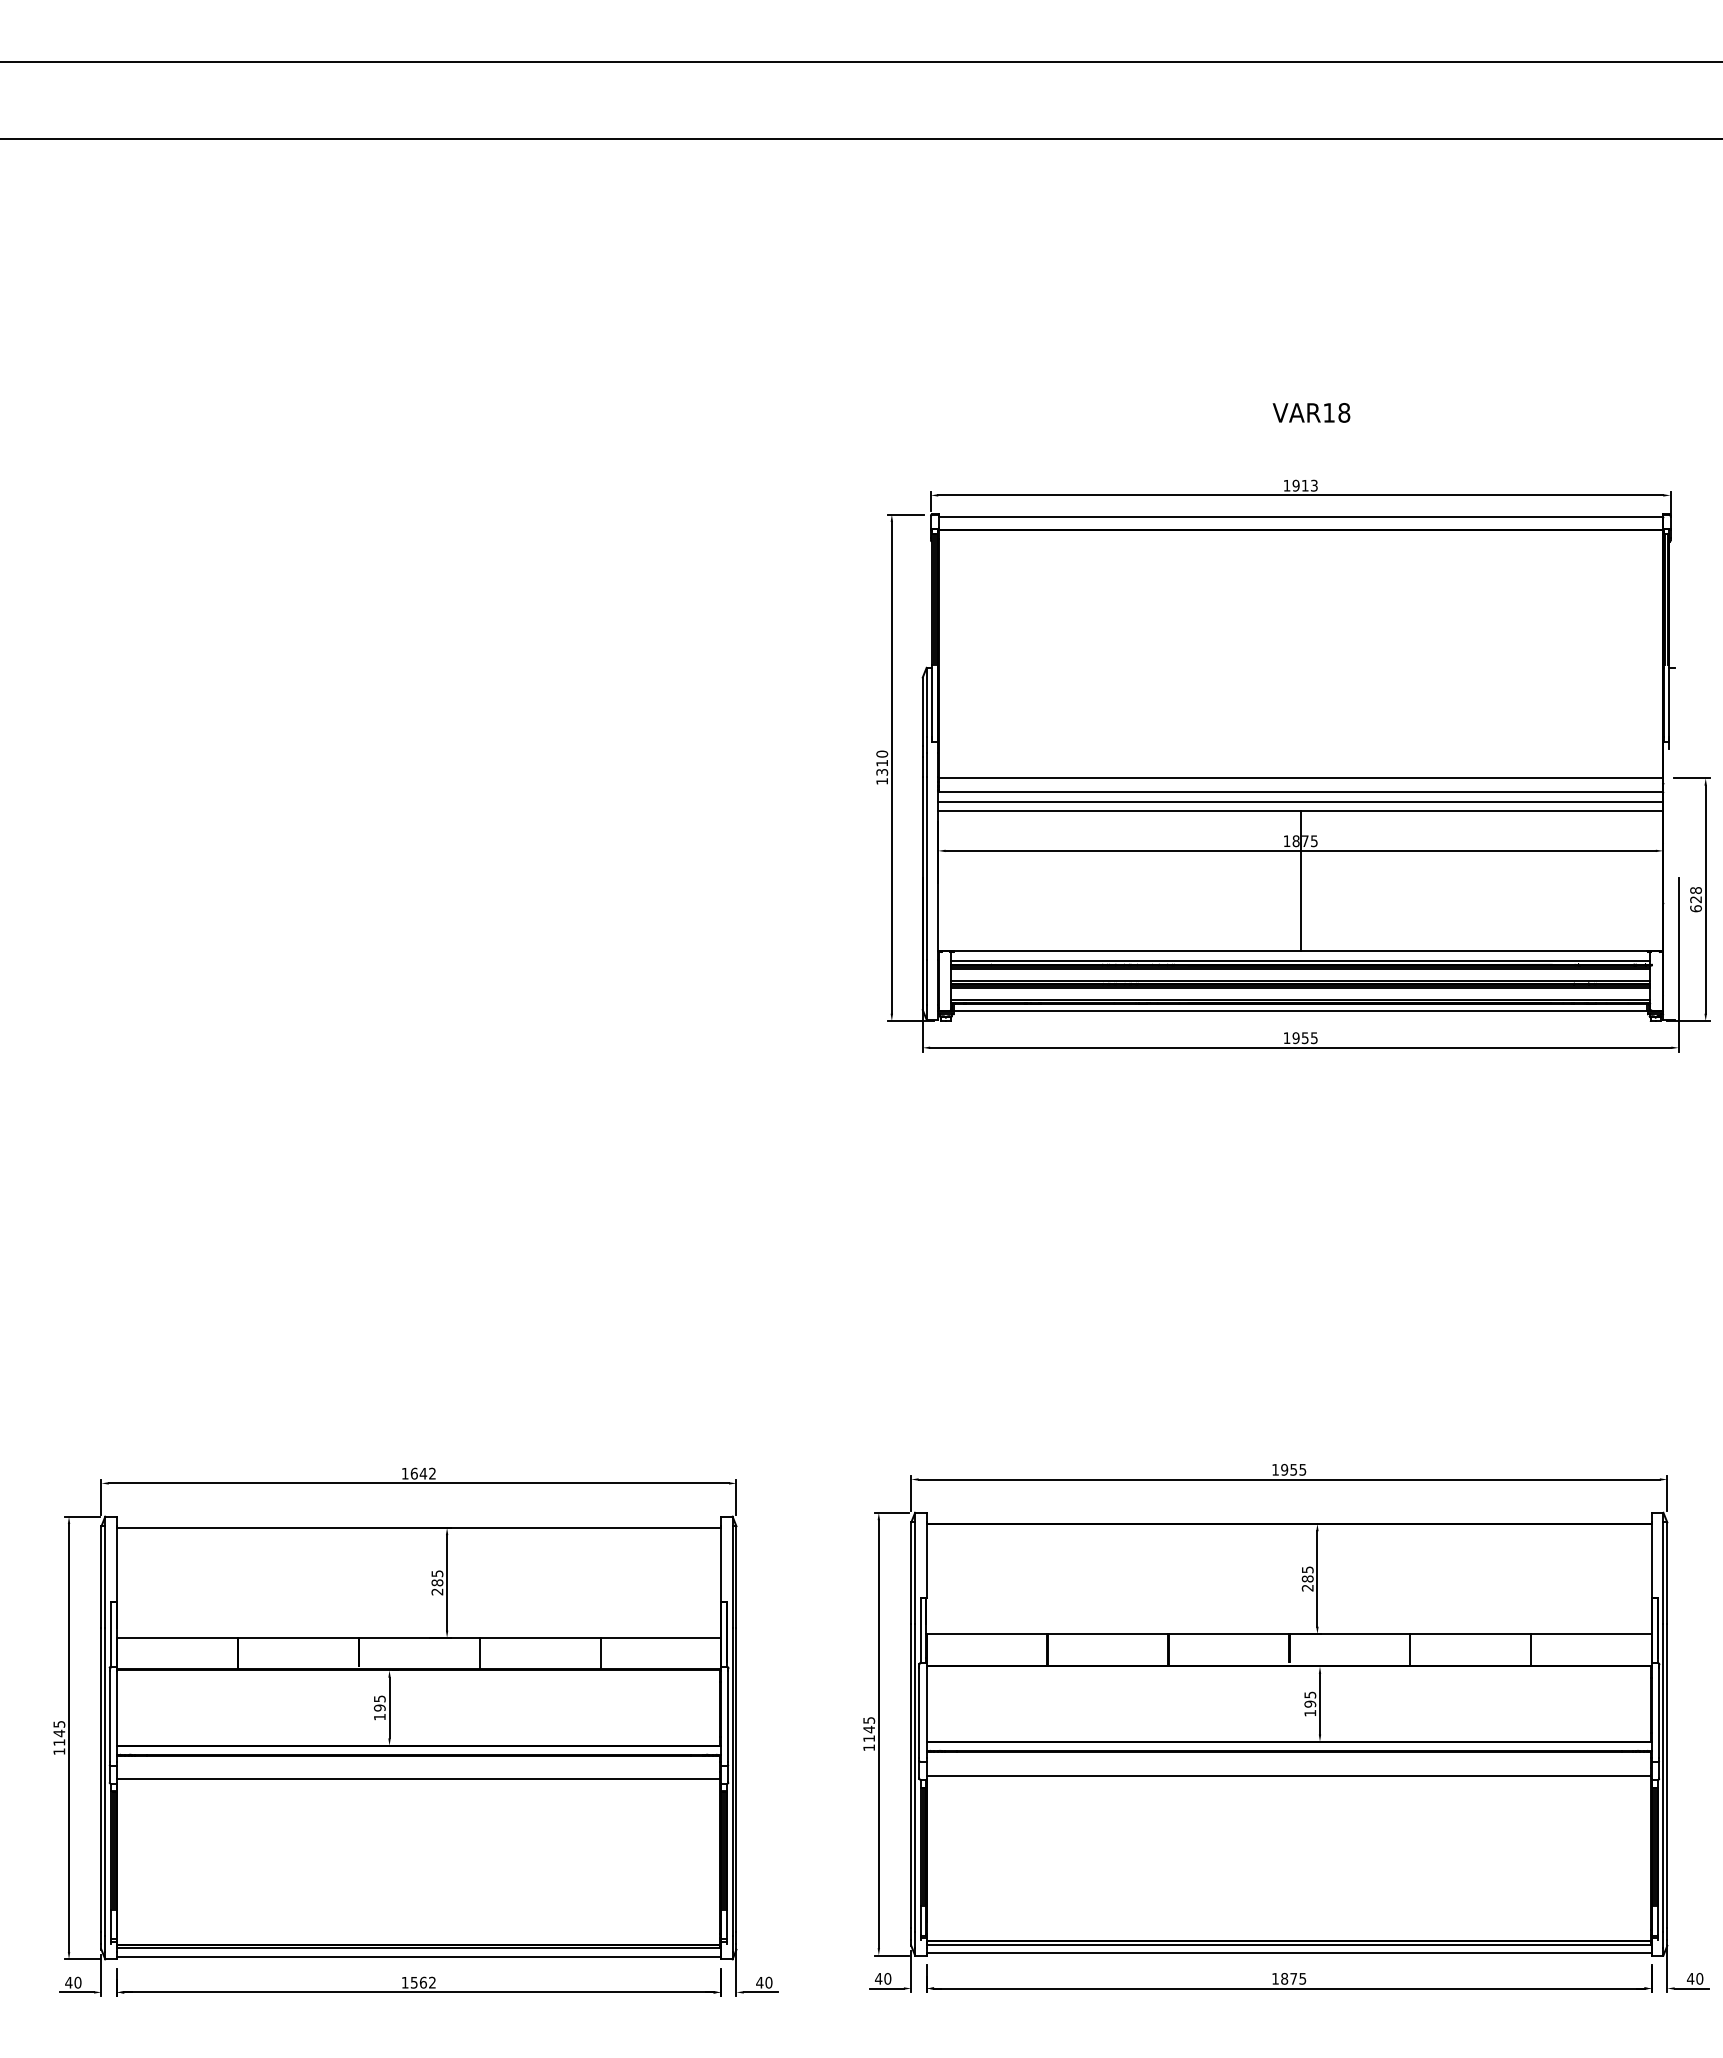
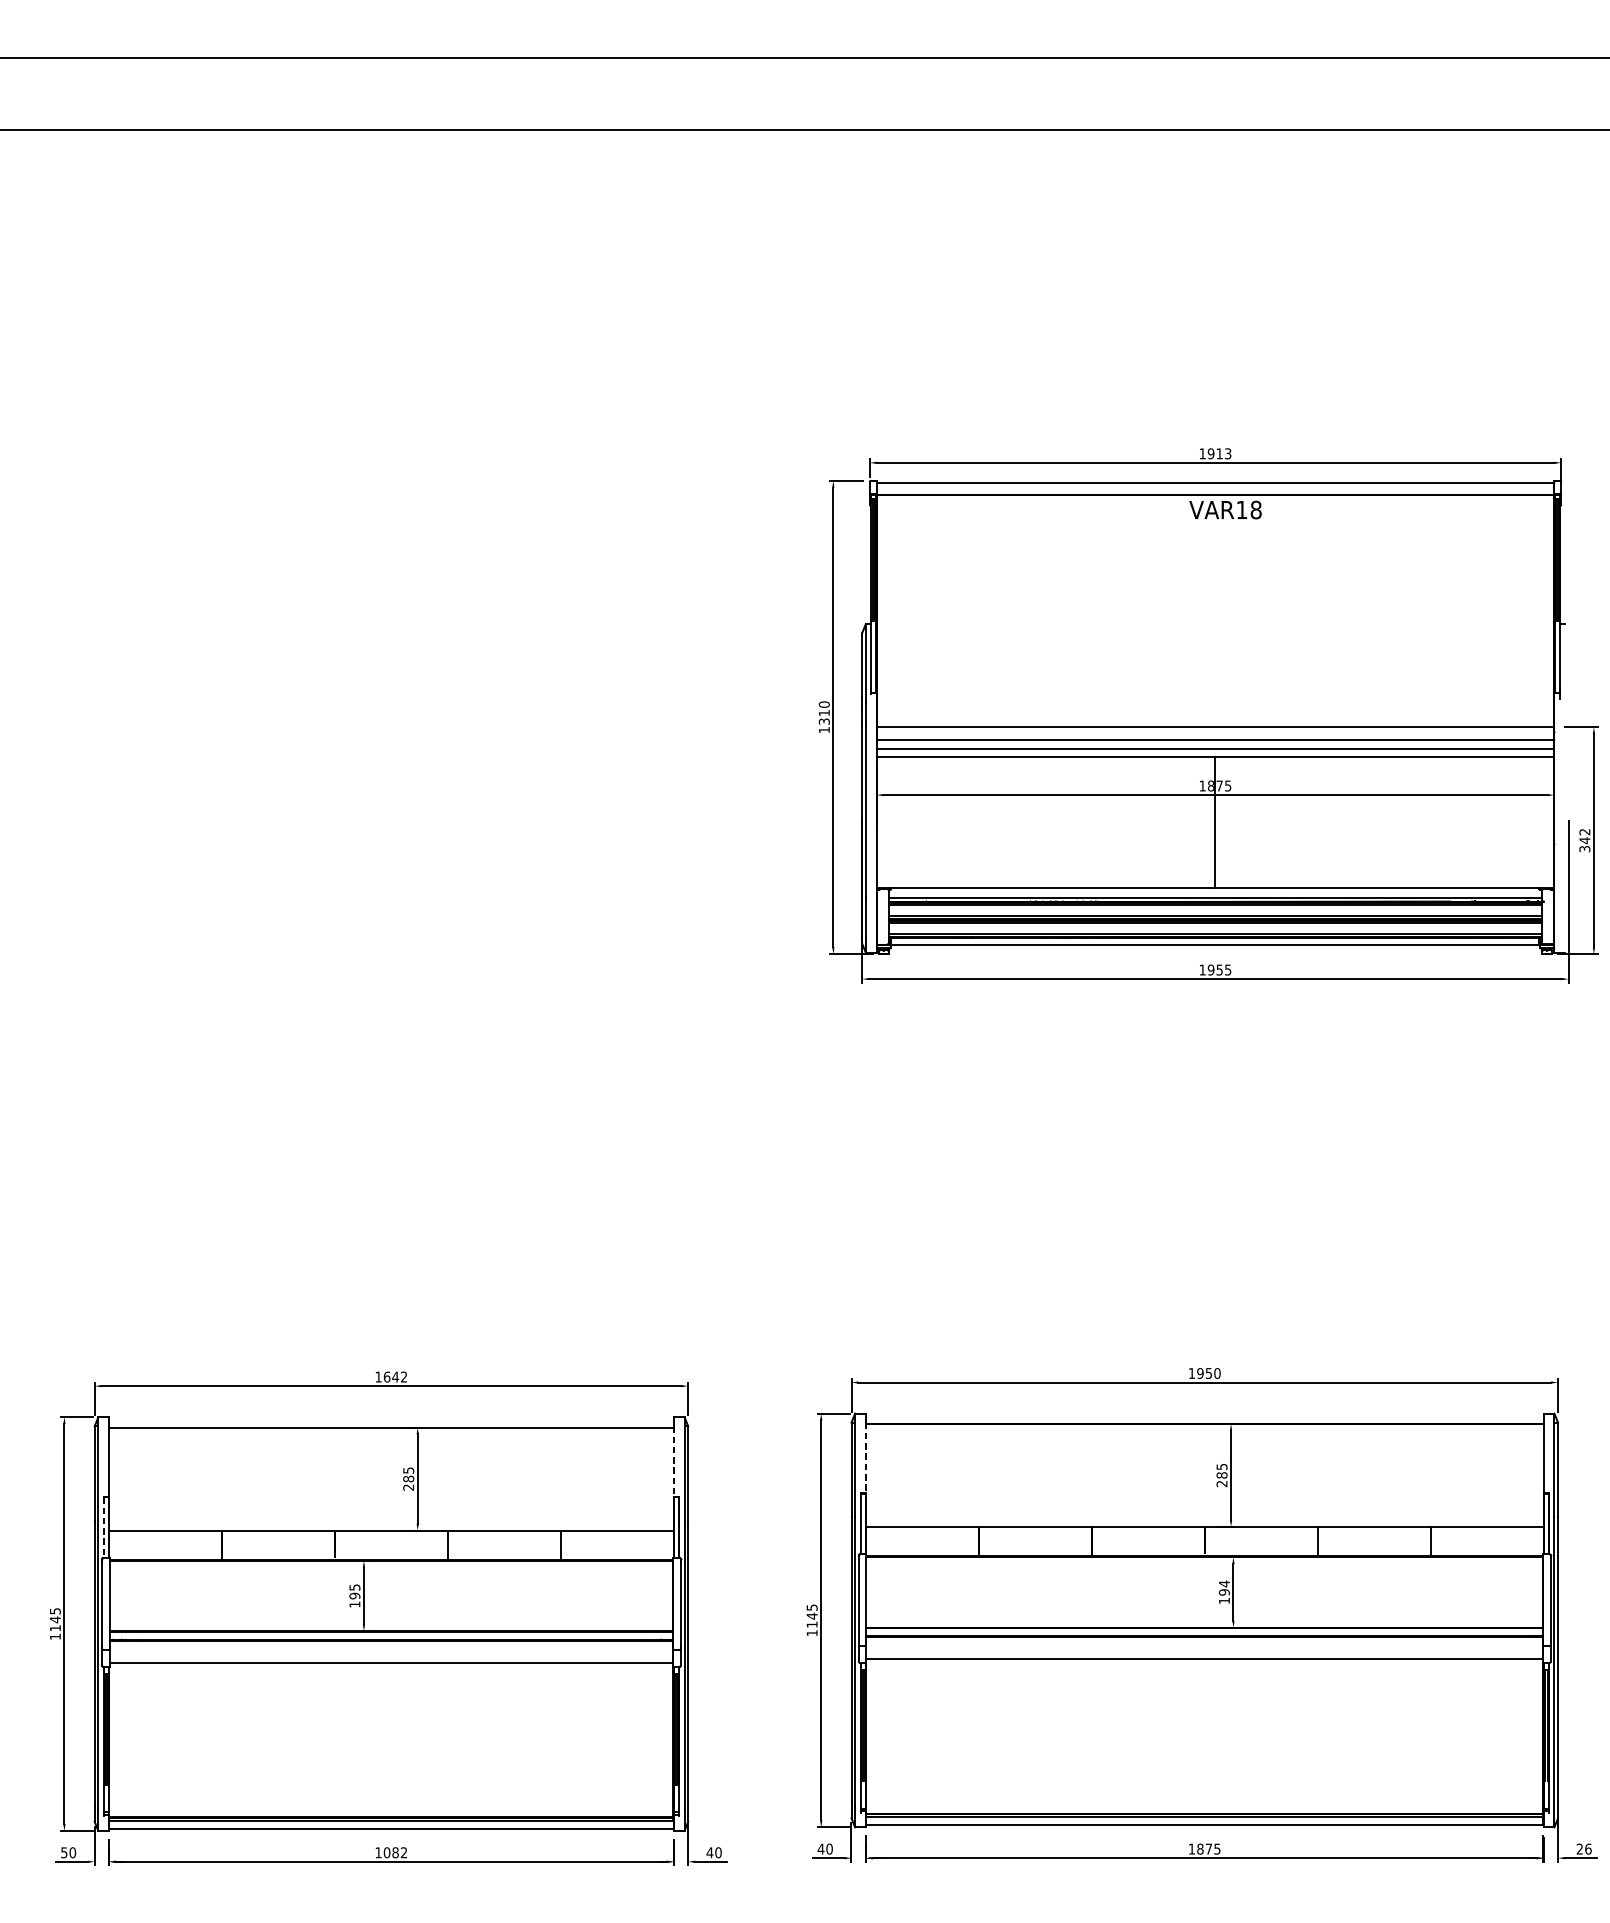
text: (1311, 412) -> (1225, 509), moved
text: (1695, 899) -> (1584, 840), 628 -> 342
text: (1302, 1469) -> (1217, 1373), 1955 -> 1950
line: (926, 1560) -> (865, 1458), solid -> dashed
line: (721, 1564) -> (674, 1461), solid -> dashed
line: (111, 1635) -> (104, 1528), solid -> dashed
text: (1310, 1694) -> (1224, 1583), 195 -> 194
text: (1694, 1978) -> (1583, 1848), 40 -> 26
text: (68, 1982) -> (63, 1852), 40 -> 50
text: (418, 1982) -> (391, 1852), 1562 -> 1082

